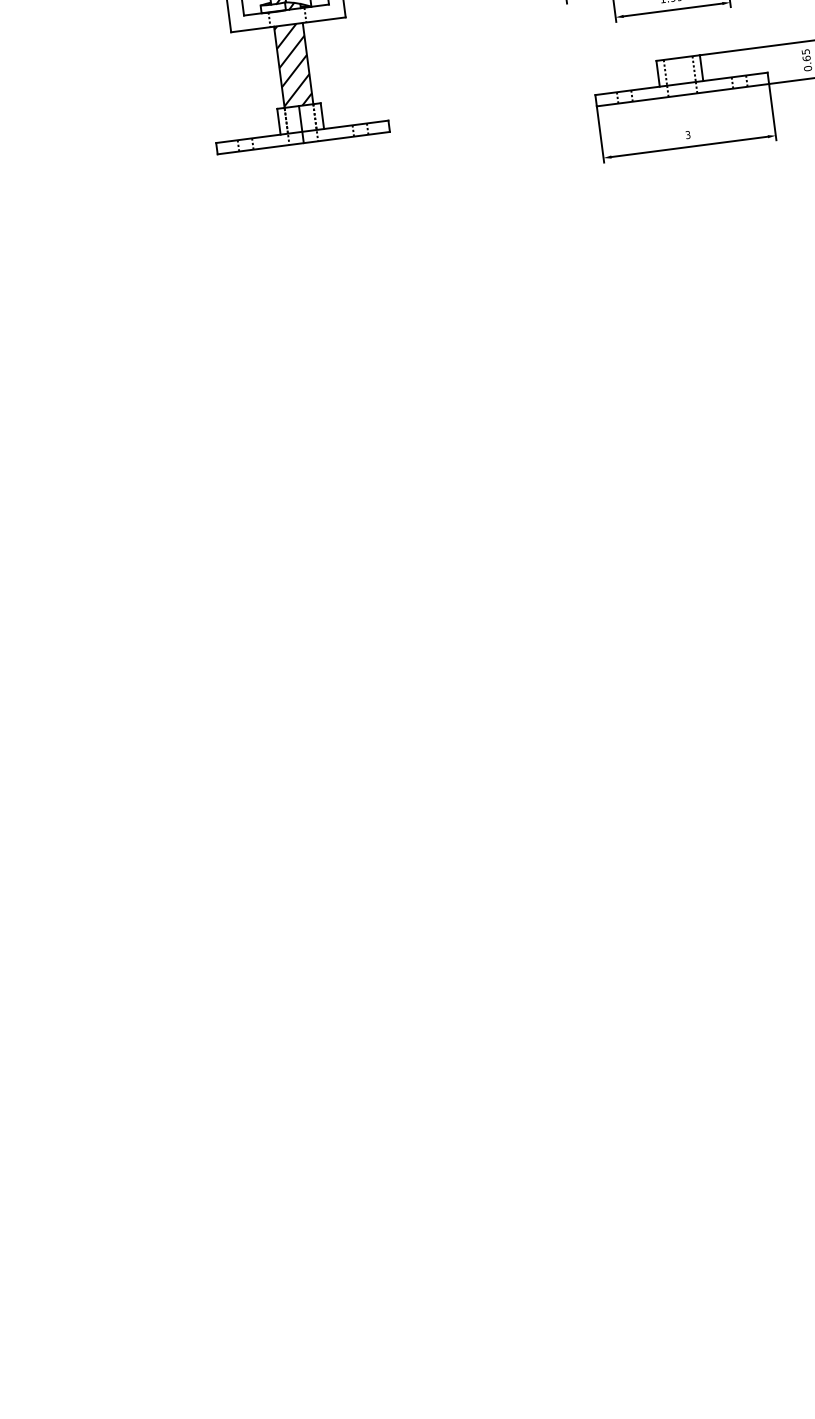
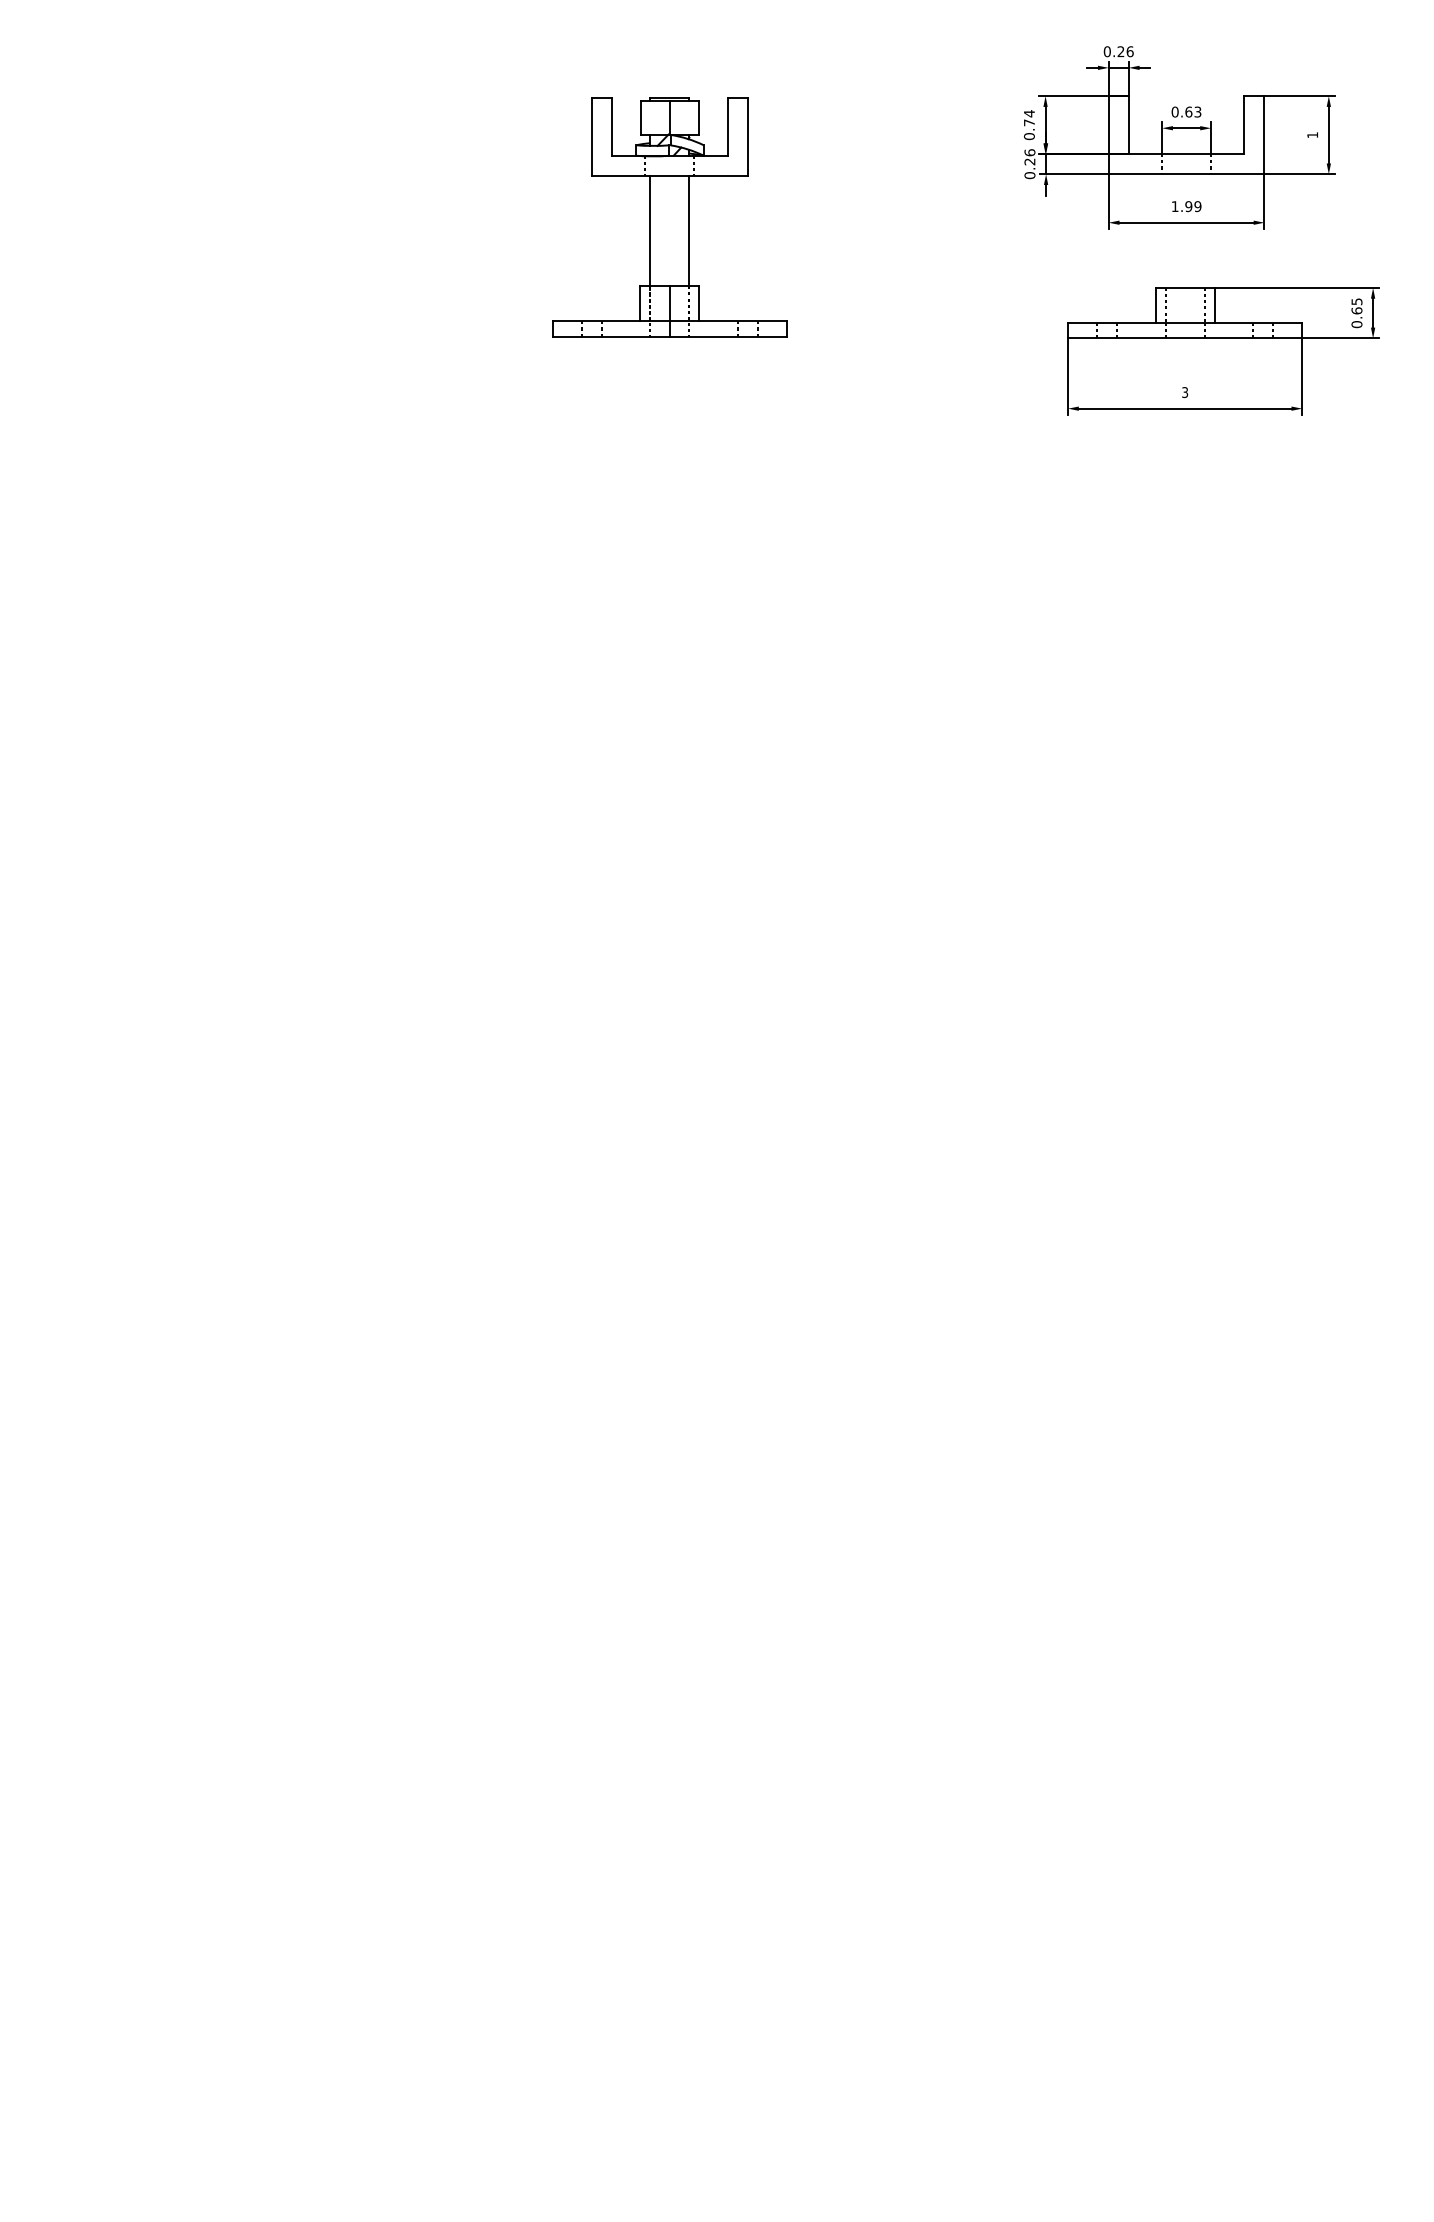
hatch: (293, 65) -> (669, 230), removed

